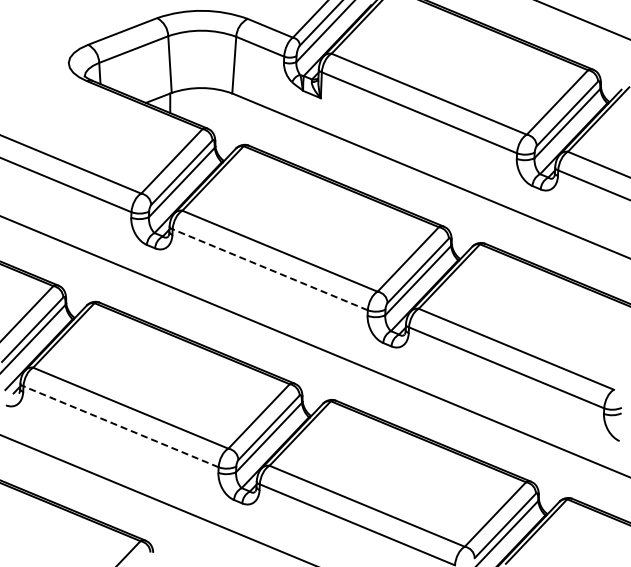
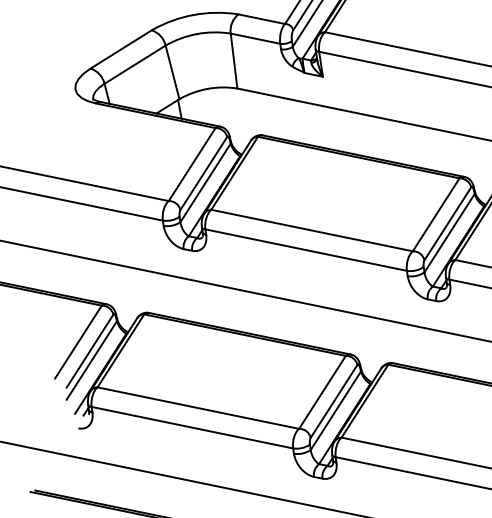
line: (270, 269) -> (306, 249), dashed -> solid
line: (121, 426) -> (192, 427), dashed -> solid

